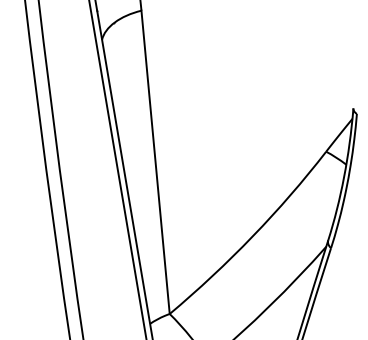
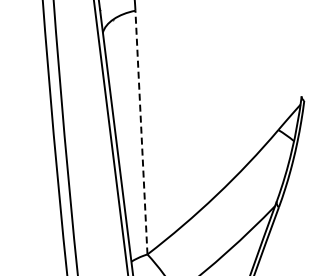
line: (155, 162) -> (141, 132), solid -> dashed

